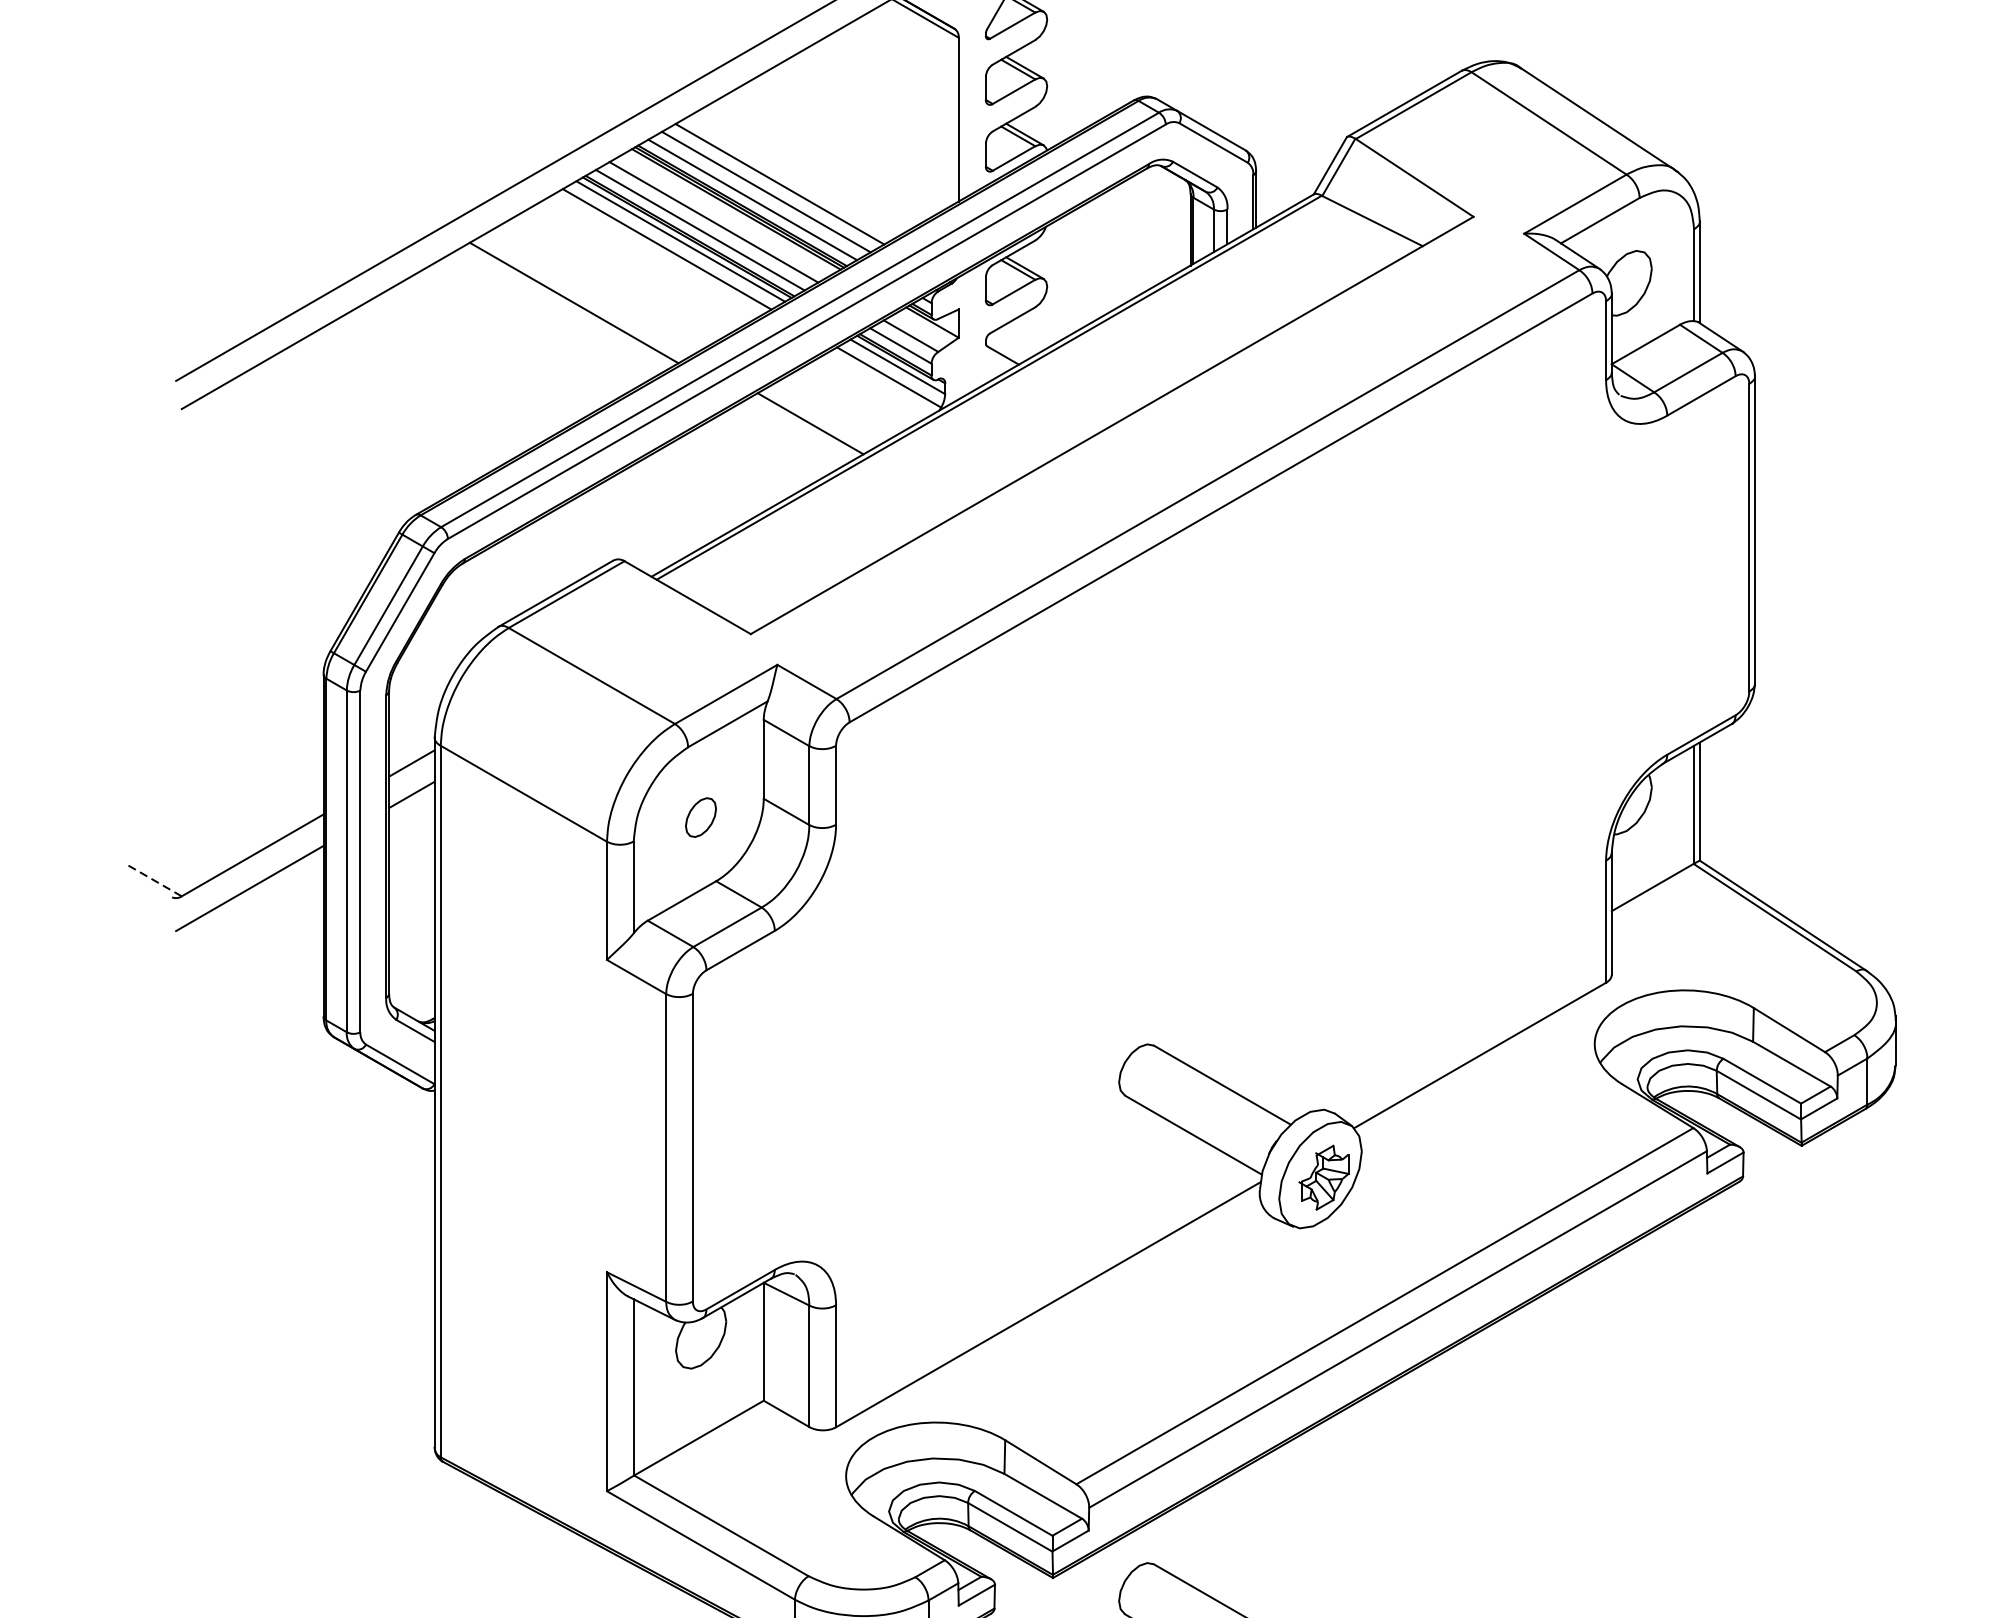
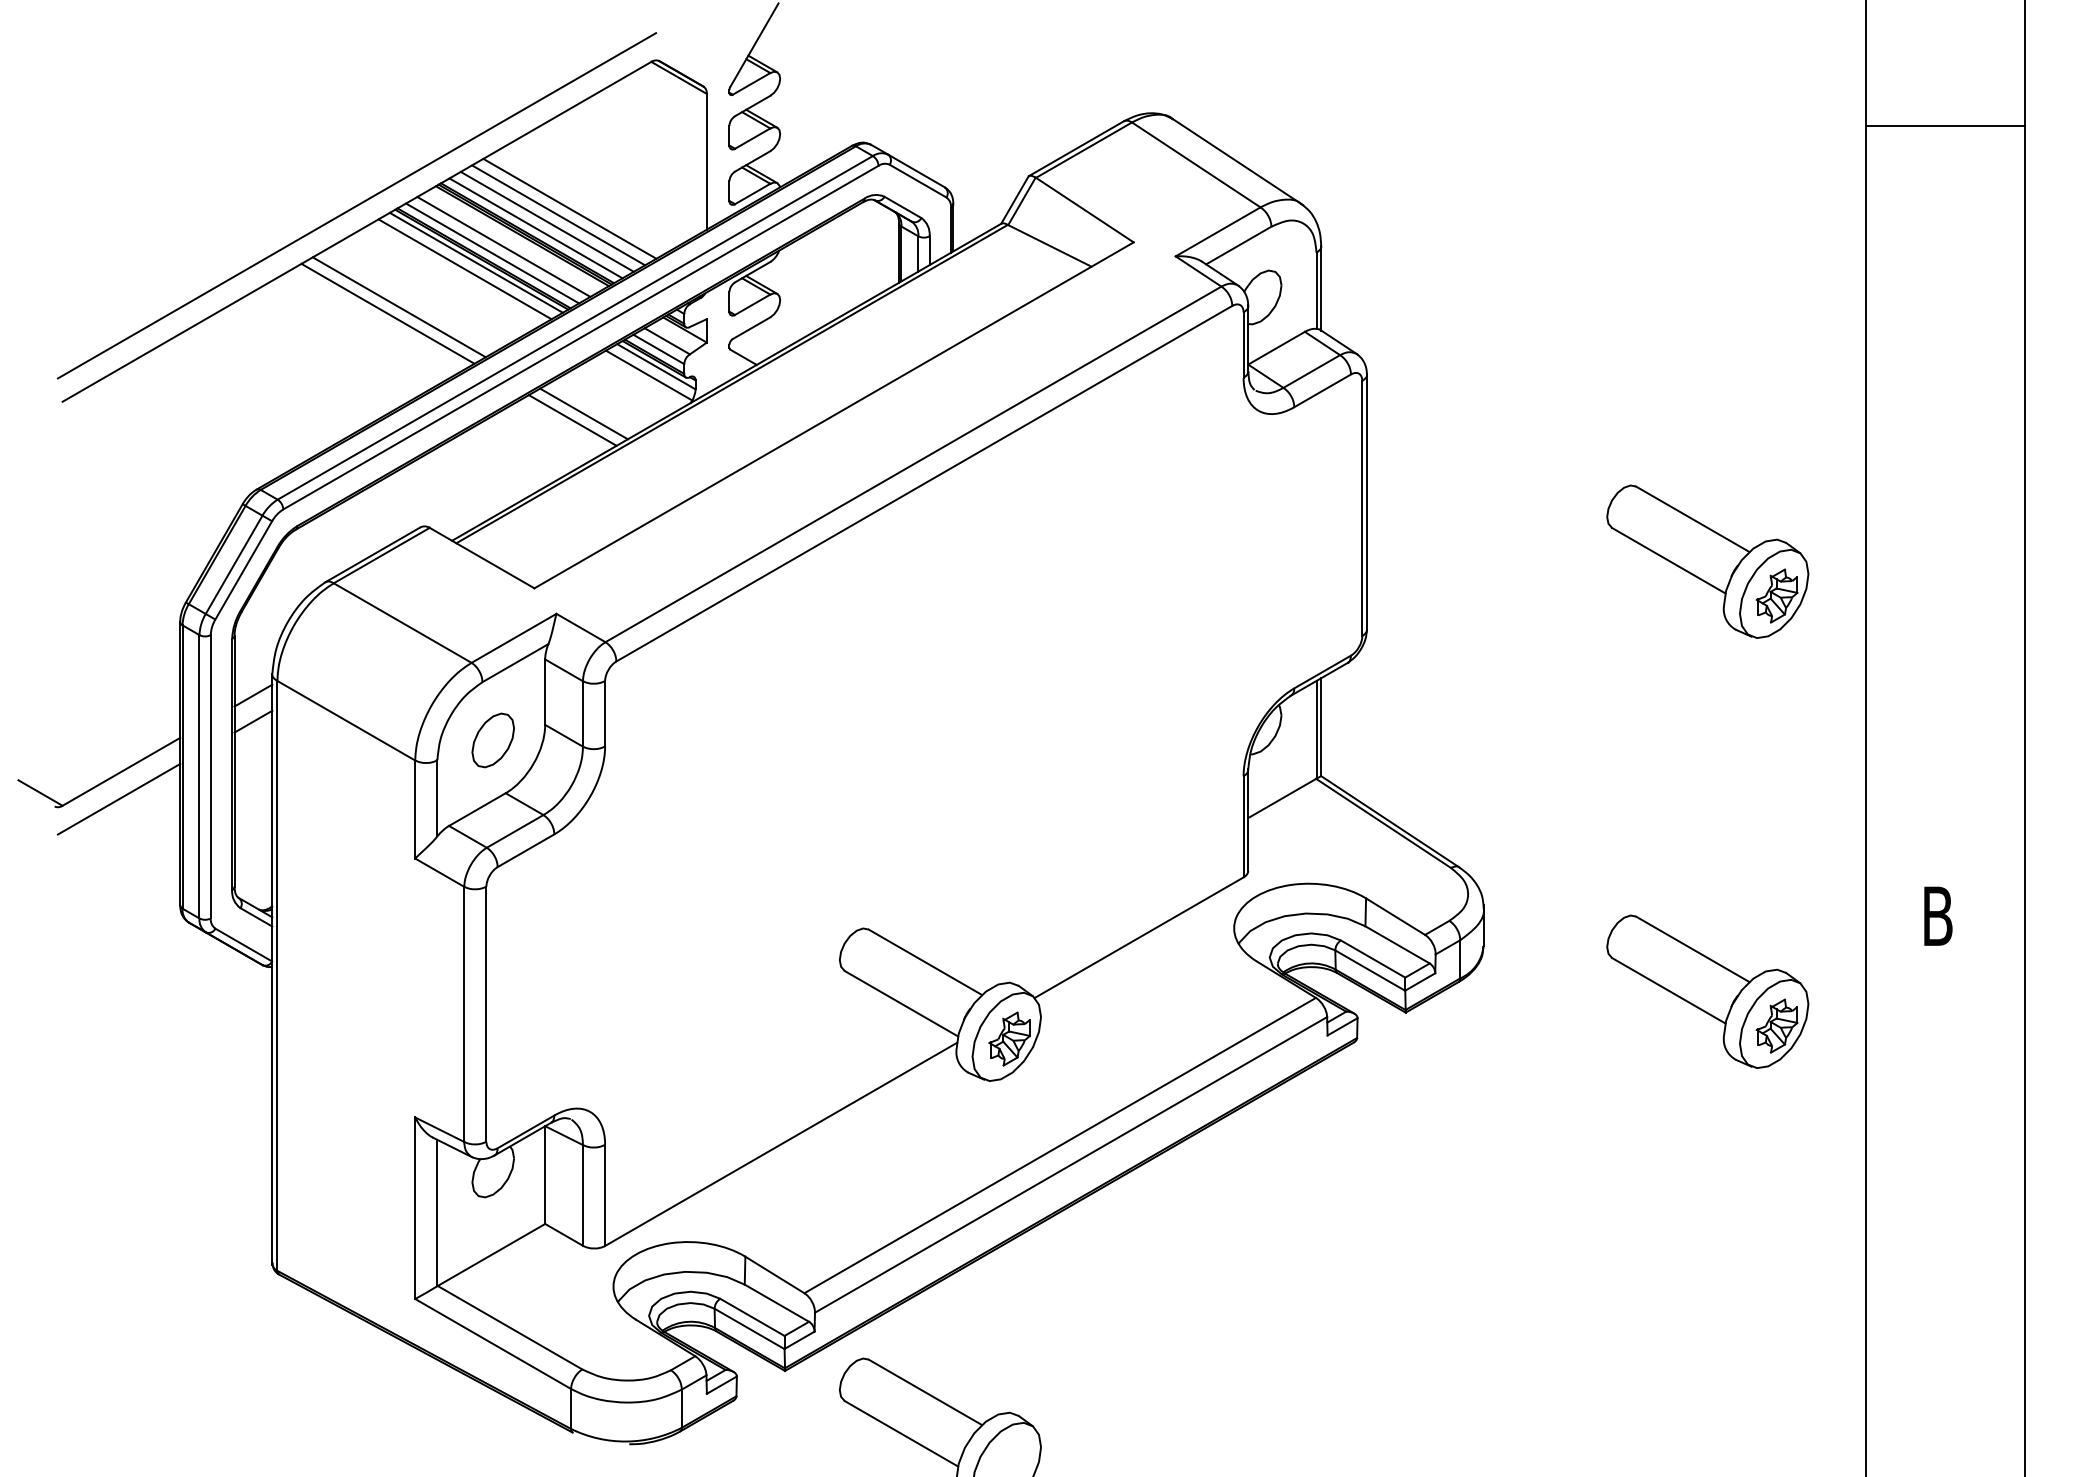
line: (793, 175) -> (569, 208), added
line: (586, 295) -> (398, 307), added
line: (796, 431) -> (572, 420), added
part: (700, 817) -> (492, 740), size x1.67
line: (155, 881) -> (40, 793), dashed -> solid

